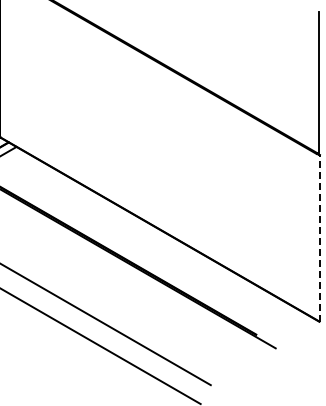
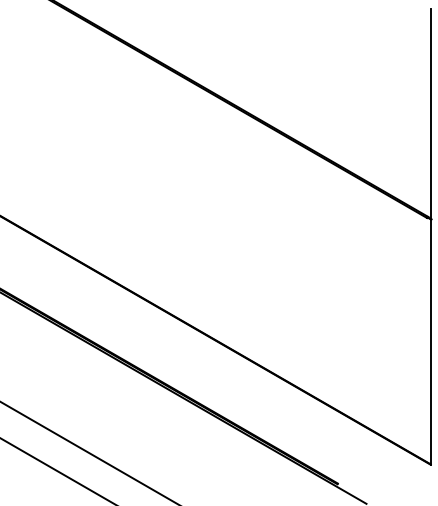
line: (319, 237) -> (430, 340), dashed -> solid

